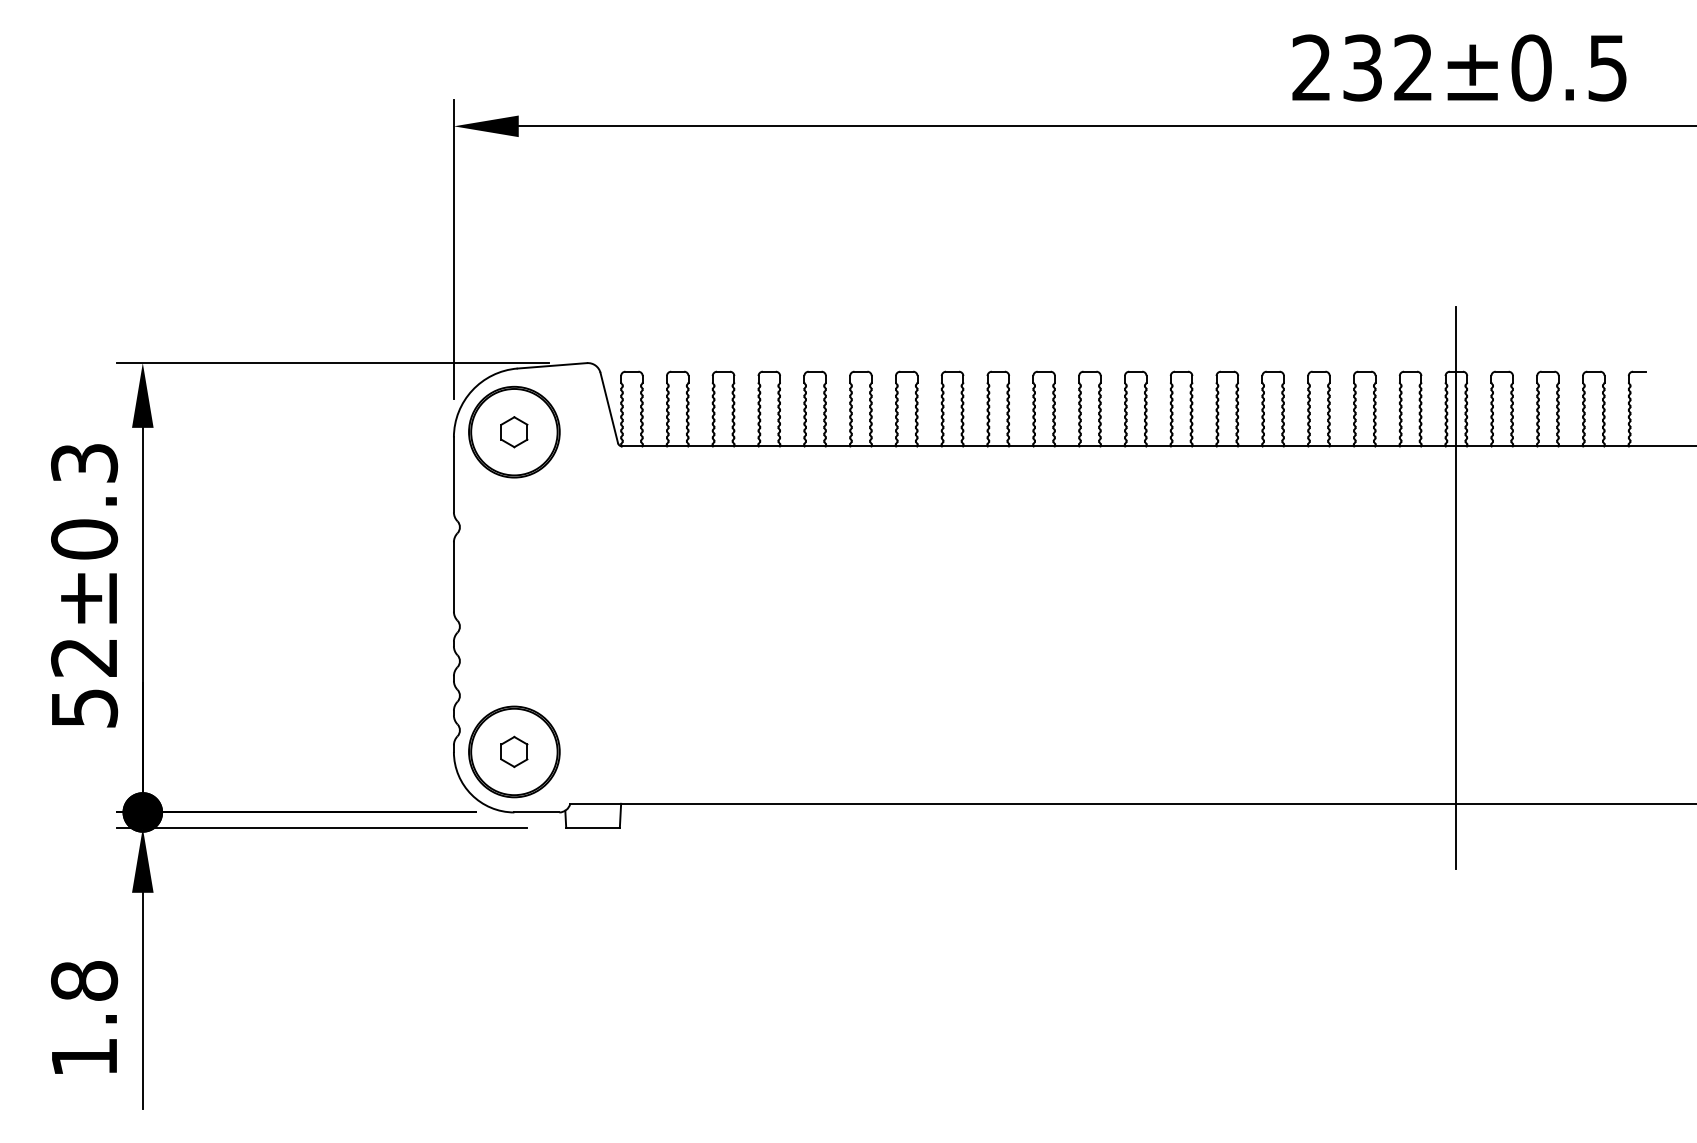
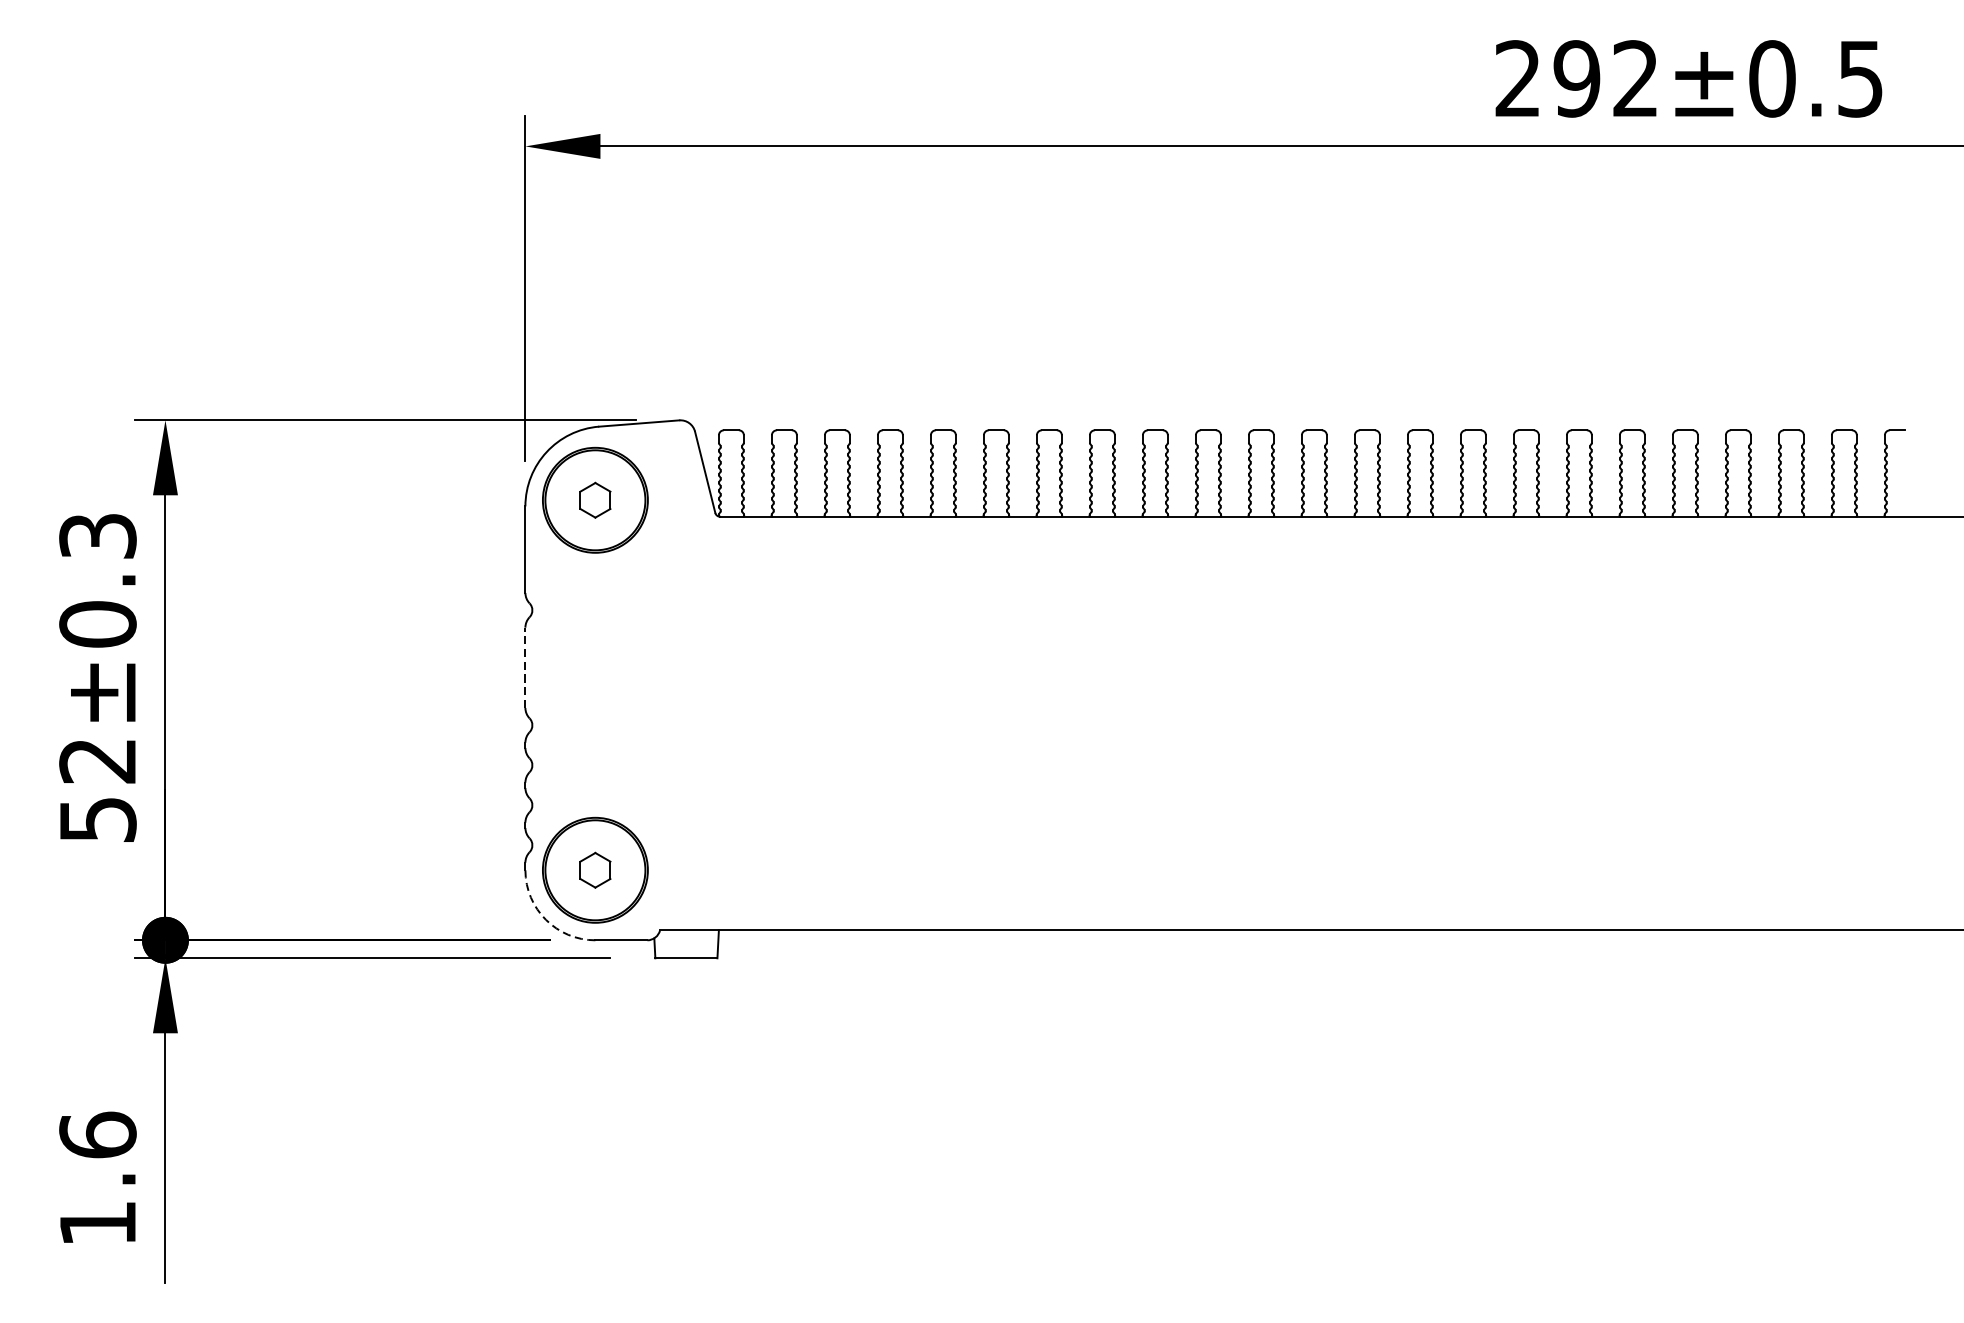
text: (1362, 67) -> (1576, 78), 232±0.5 -> 292±0.5
line: (453, 576) -> (524, 667), solid -> dashed
line: (1456, 587) -> (1685, 680), removed
arc: (471, 794) -> (545, 919), solid -> dashed
text: (84, 980) -> (97, 1134), 1.8 -> 1.6

